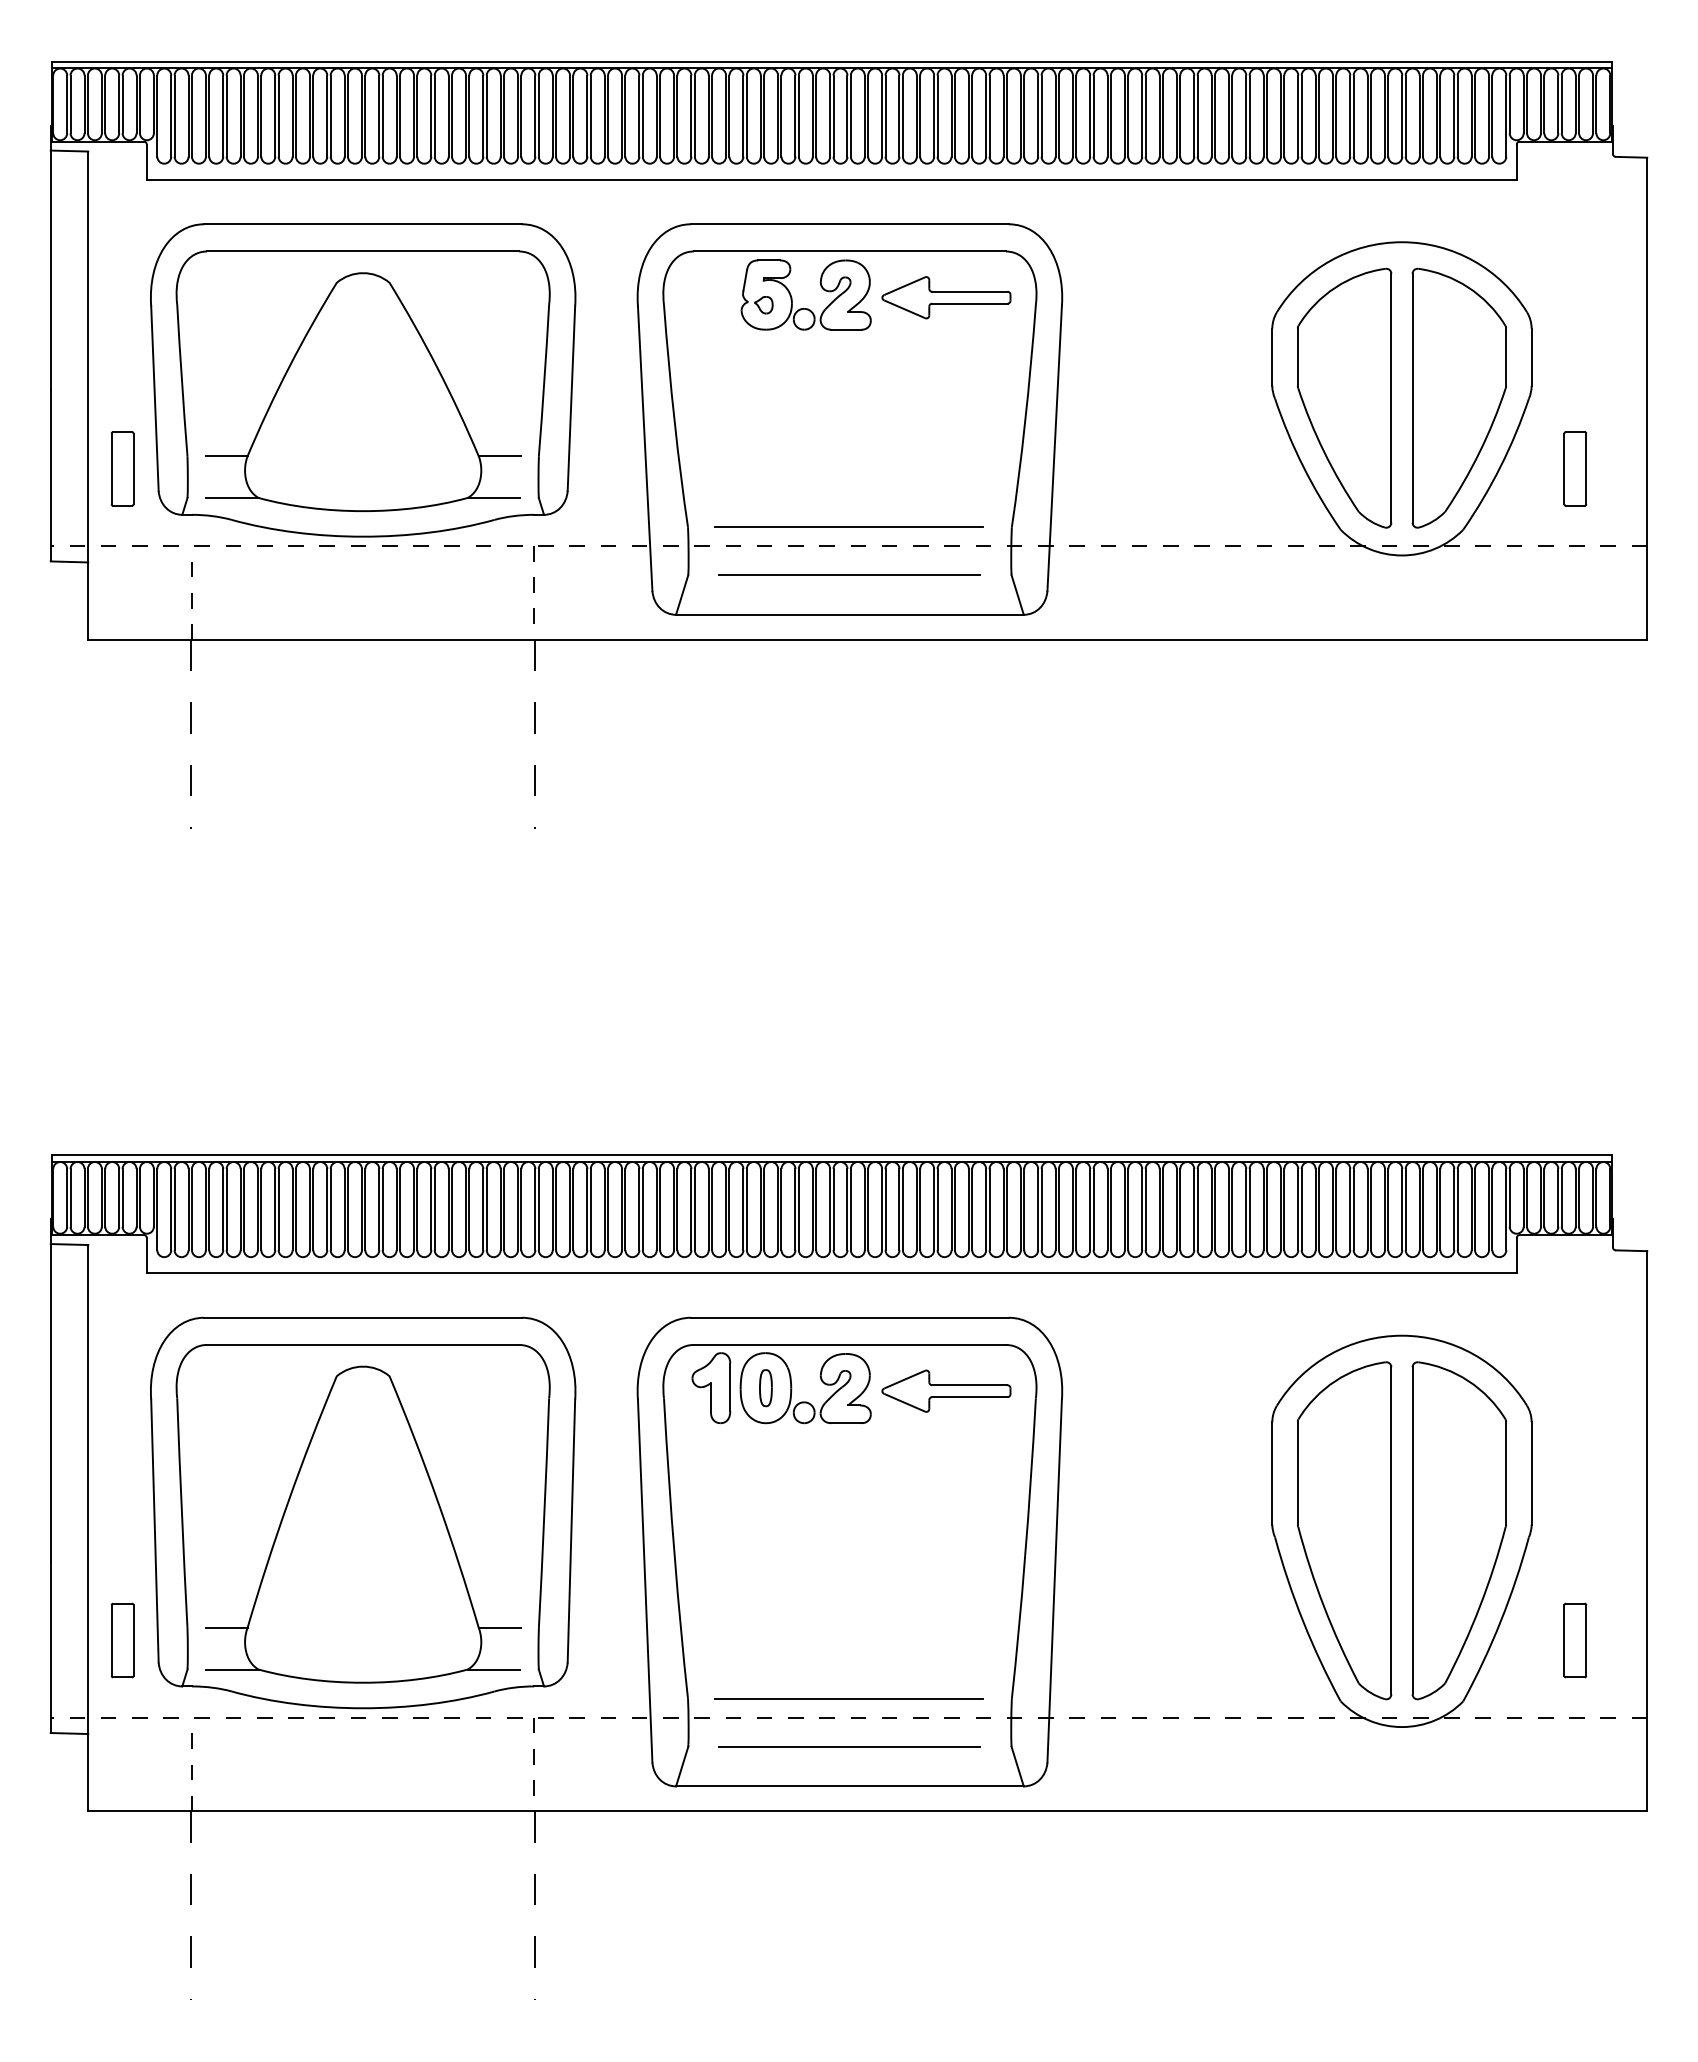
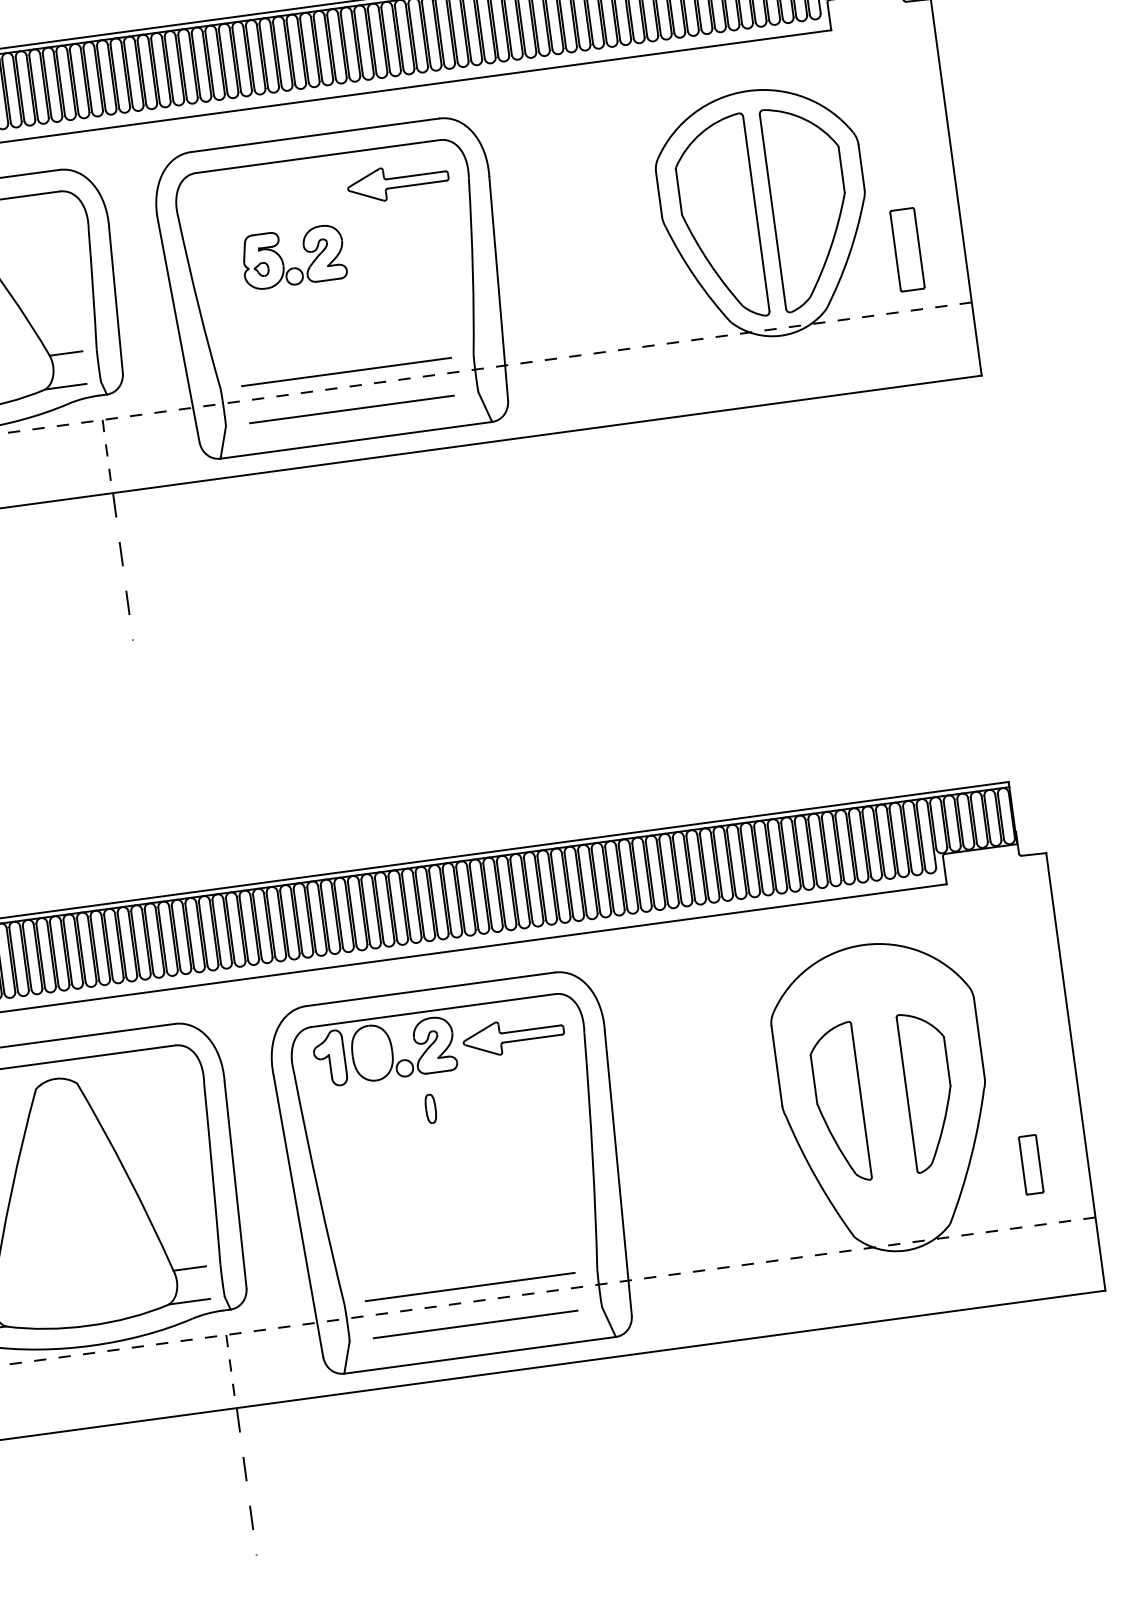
part: (792, 297) -> (283, 260), moved
part: (1575, 468) -> (907, 249), size x1.4
part: (765, 1388) -> (430, 1109), moved
part: (1344, 1530) -> (839, 1103), size x0.6
part: (1458, 1530) -> (928, 1091), size x0.6

